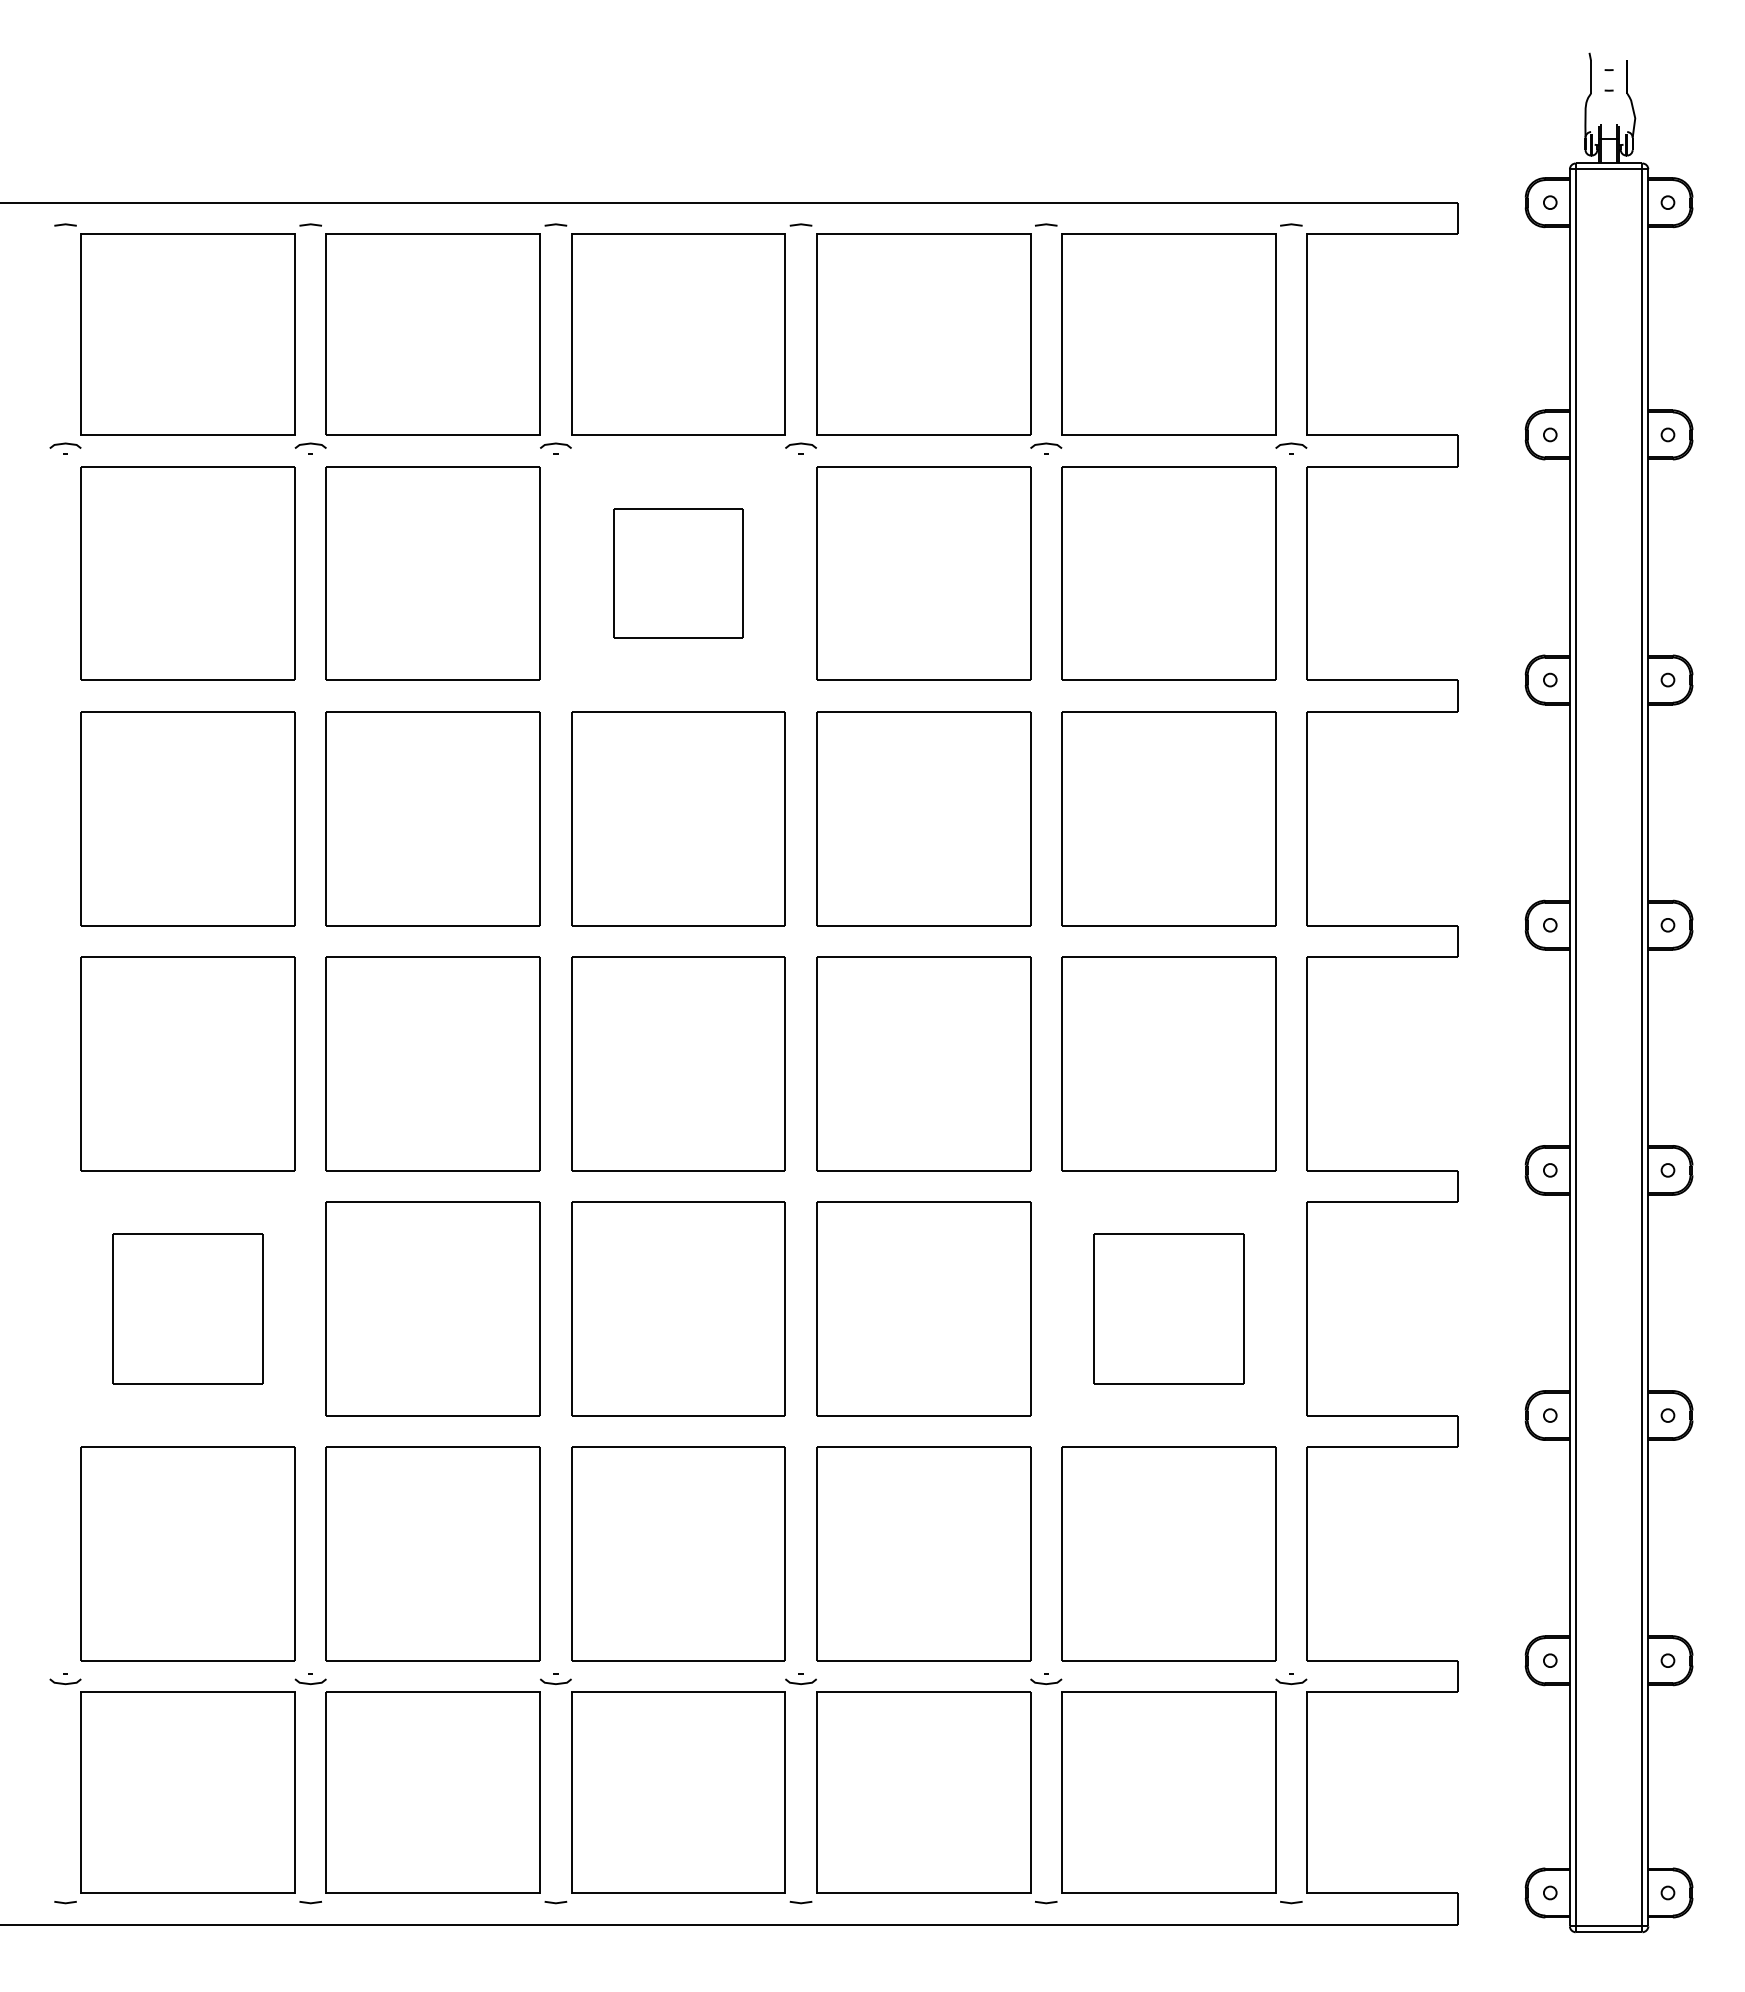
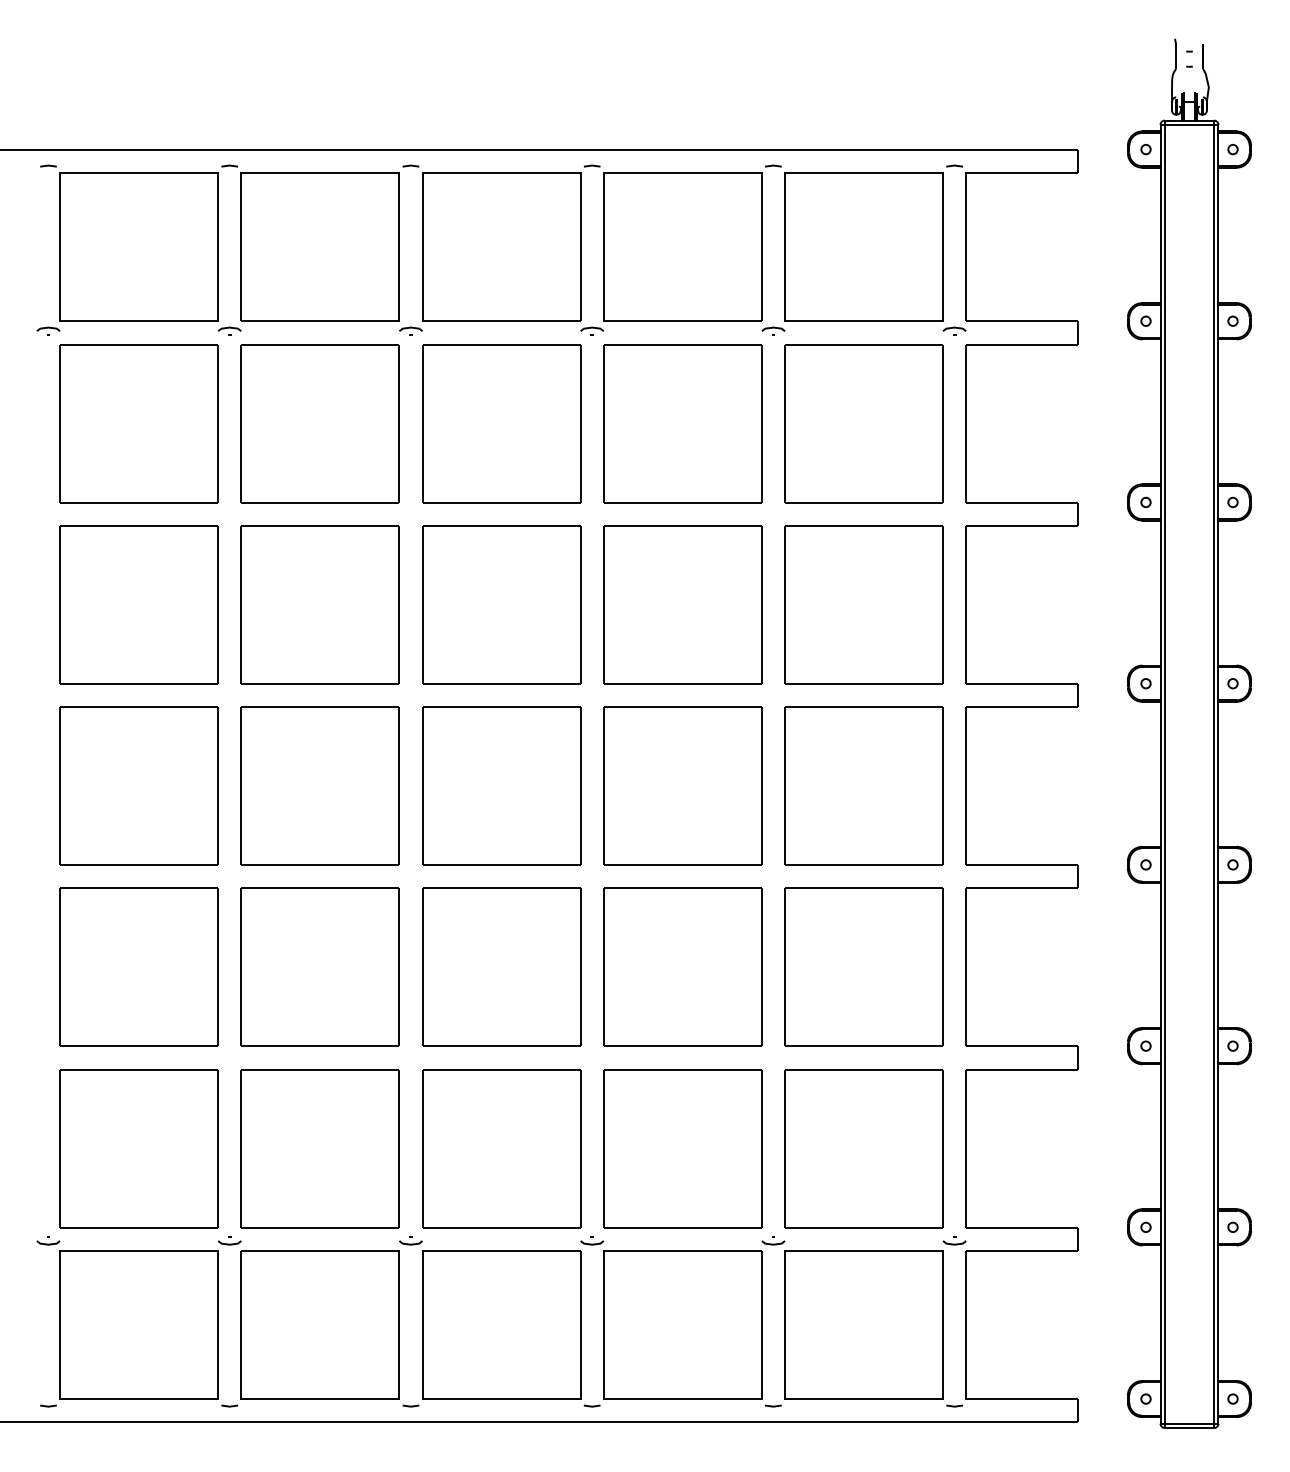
part: (678, 573) -> (501, 423), size x1.67
part: (187, 1308) -> (138, 967), size x1.43
part: (1168, 1308) -> (863, 967), size x1.43

